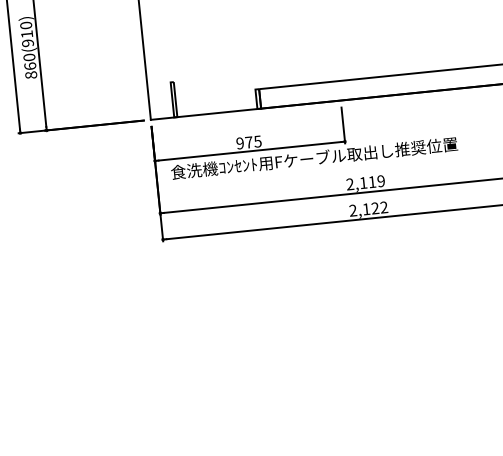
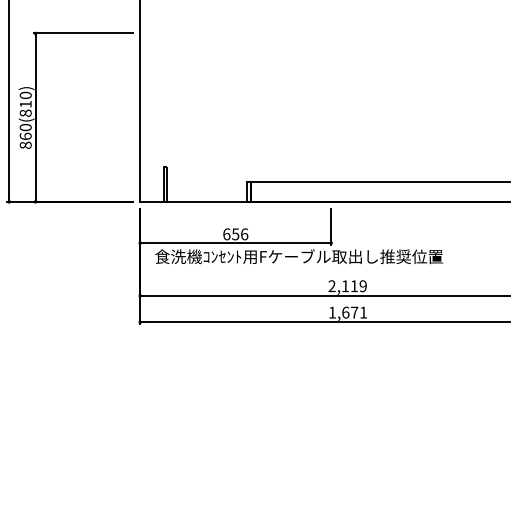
text: (27, 42) -> (25, 112), 860(910) -> 860(810)
text: (248, 142) -> (235, 234), 975 -> 656
text: (368, 208) -> (347, 312), 2,122 -> 1,671

